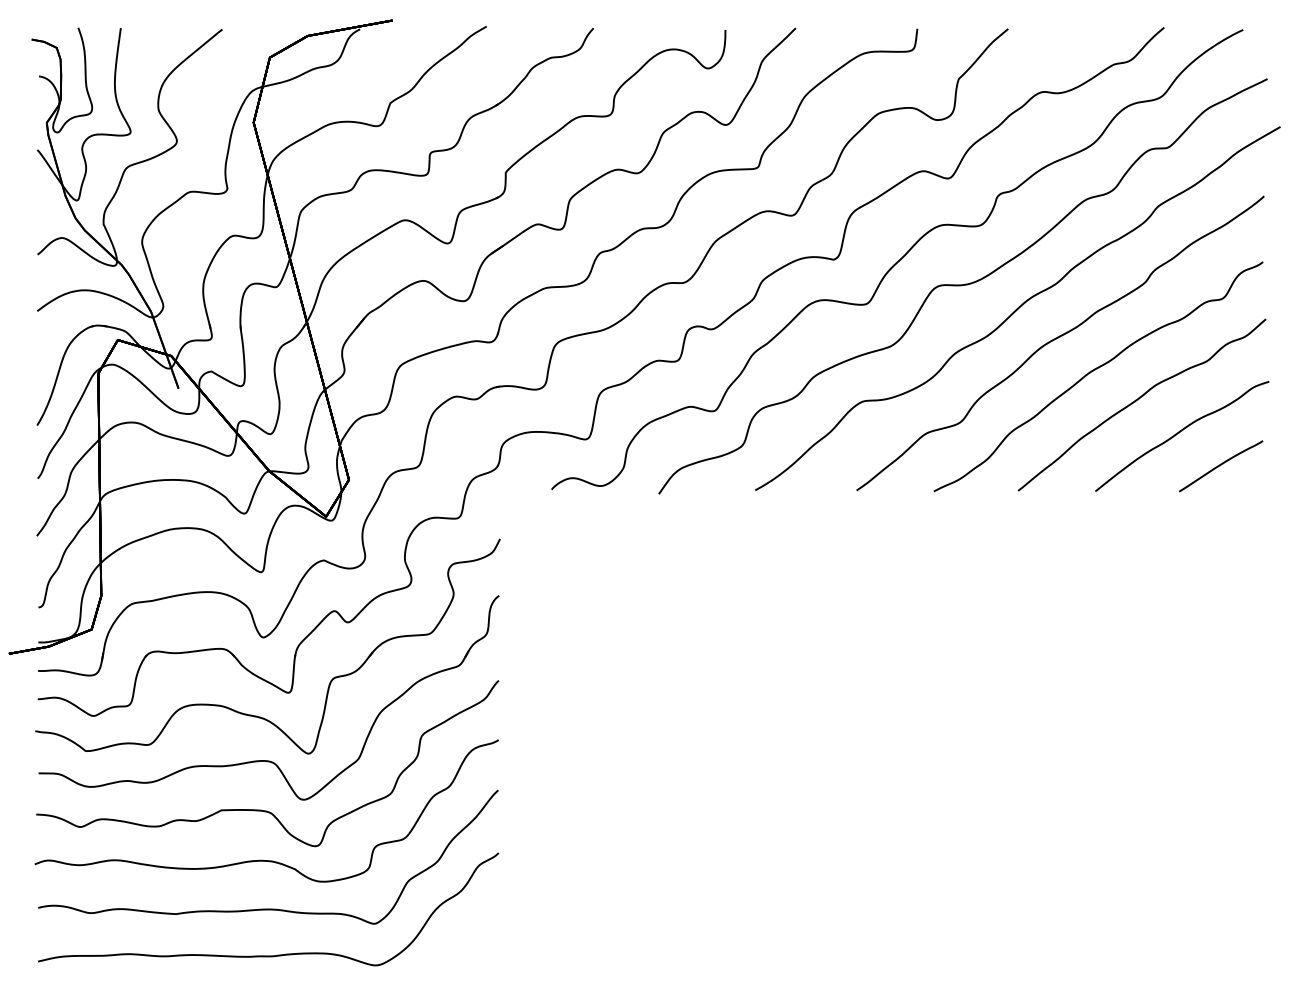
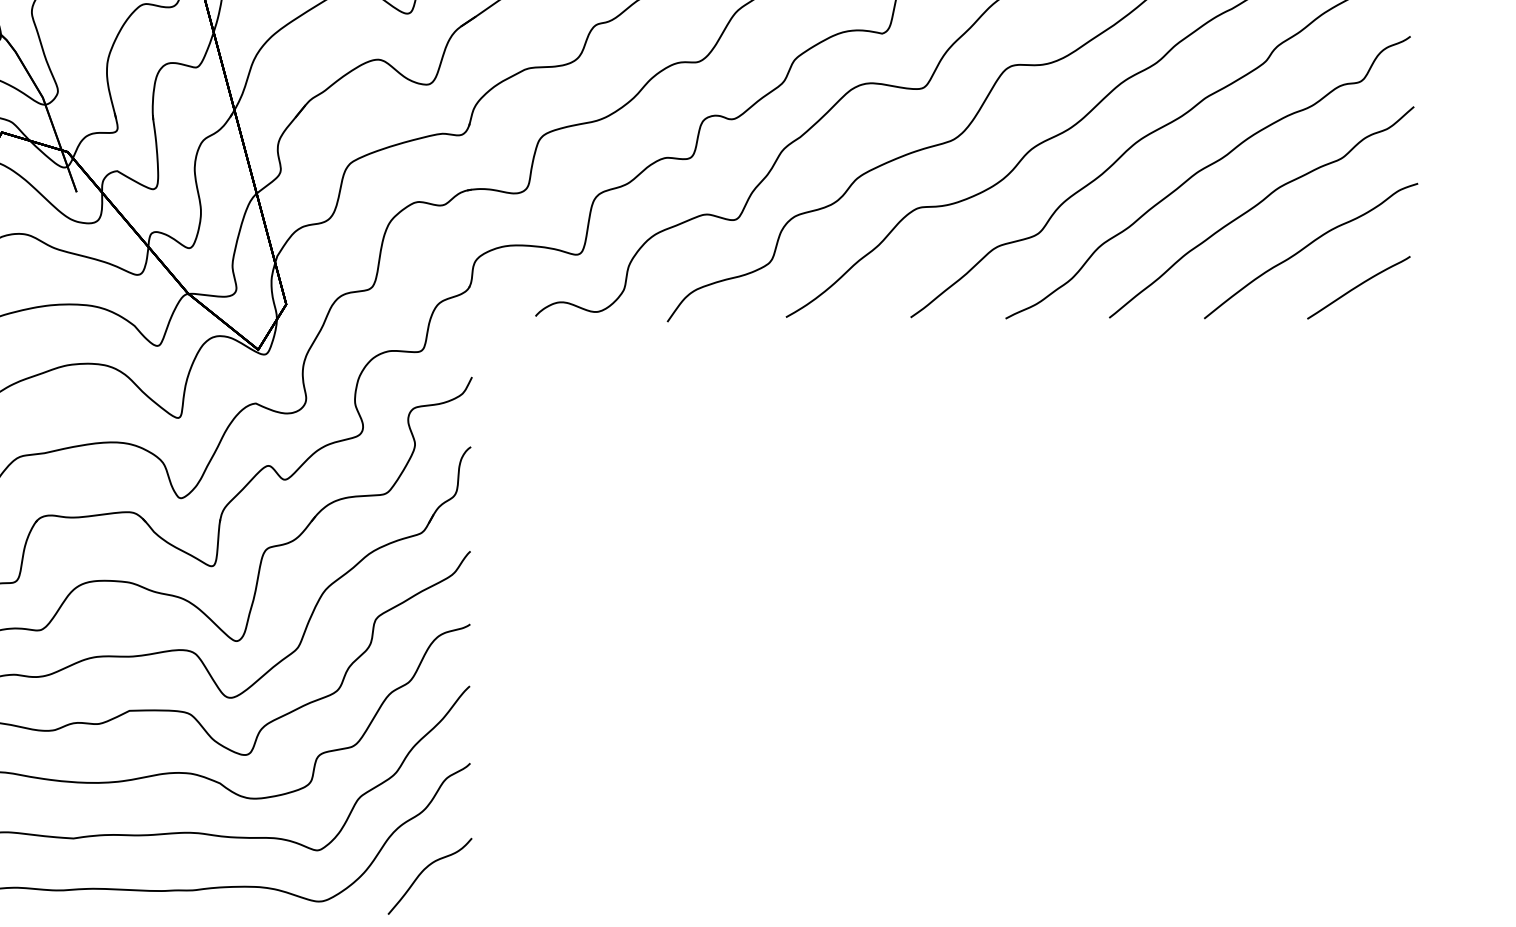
curve: (461, 940) -> (424, 870), added

